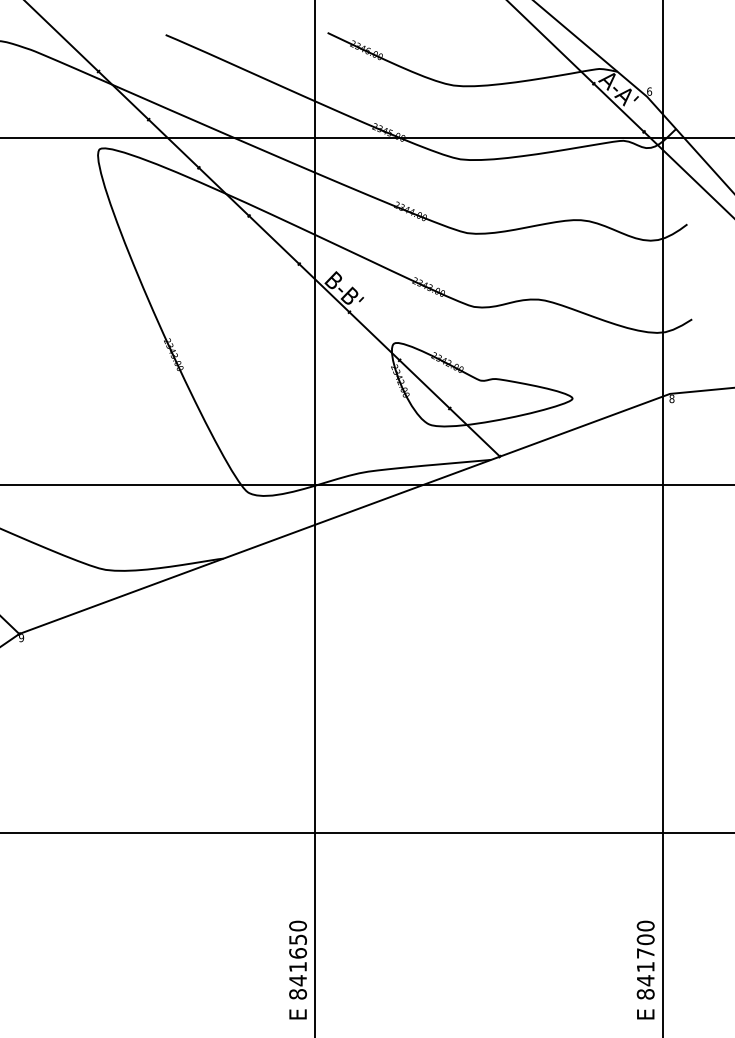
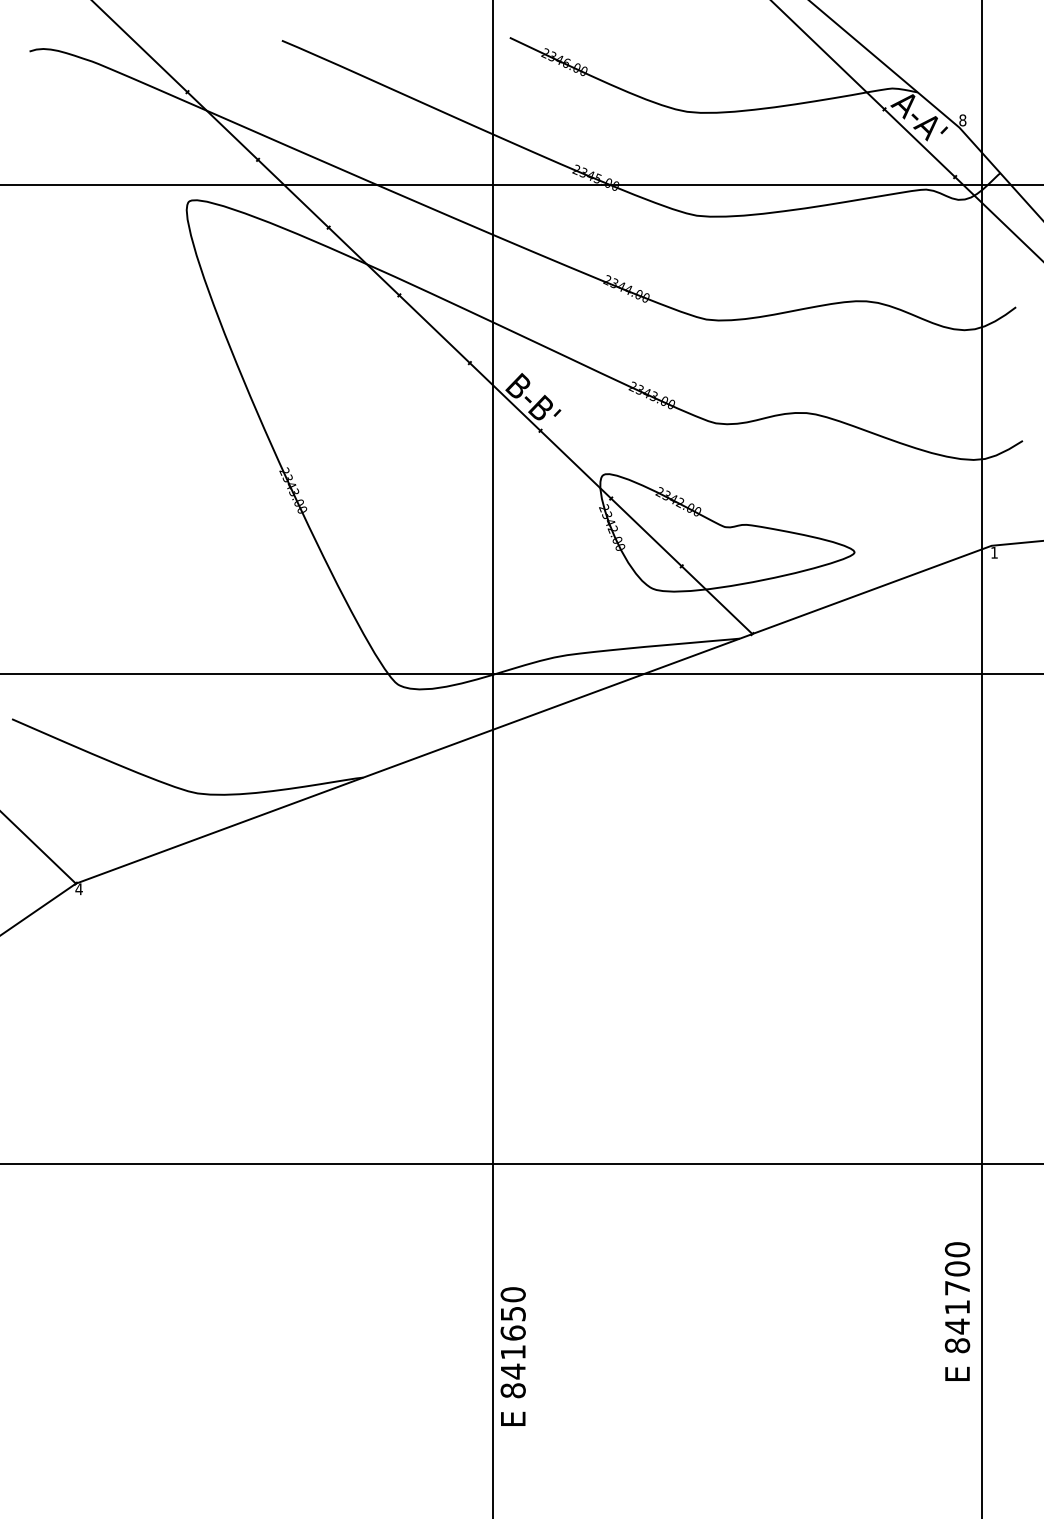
text: (649, 91) -> (962, 120), 6 -> 8
text: (672, 398) -> (994, 552), 8 -> 1
text: (21, 638) -> (78, 889), 9 -> 4
text: (297, 970) -> (512, 1356), moved
text: (645, 970) -> (957, 1311), moved

